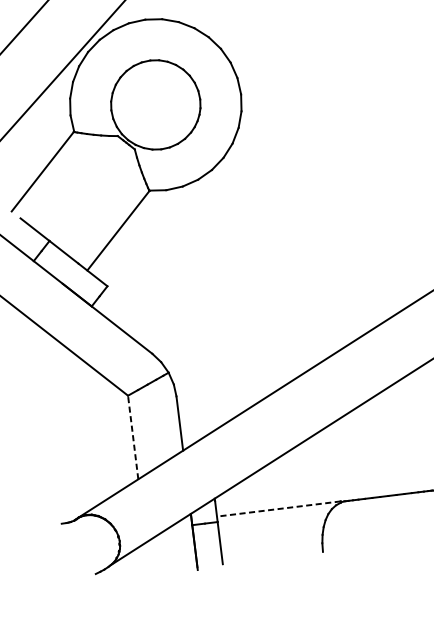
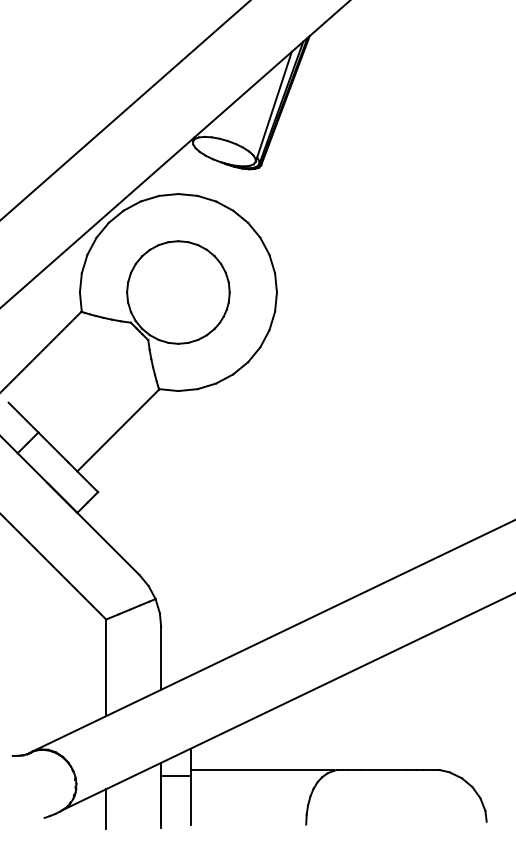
line: (133, 437) -> (106, 667), dashed -> solid
line: (278, 509) -> (261, 769), dashed -> solid
line: (148, 559) -> (106, 808), added

